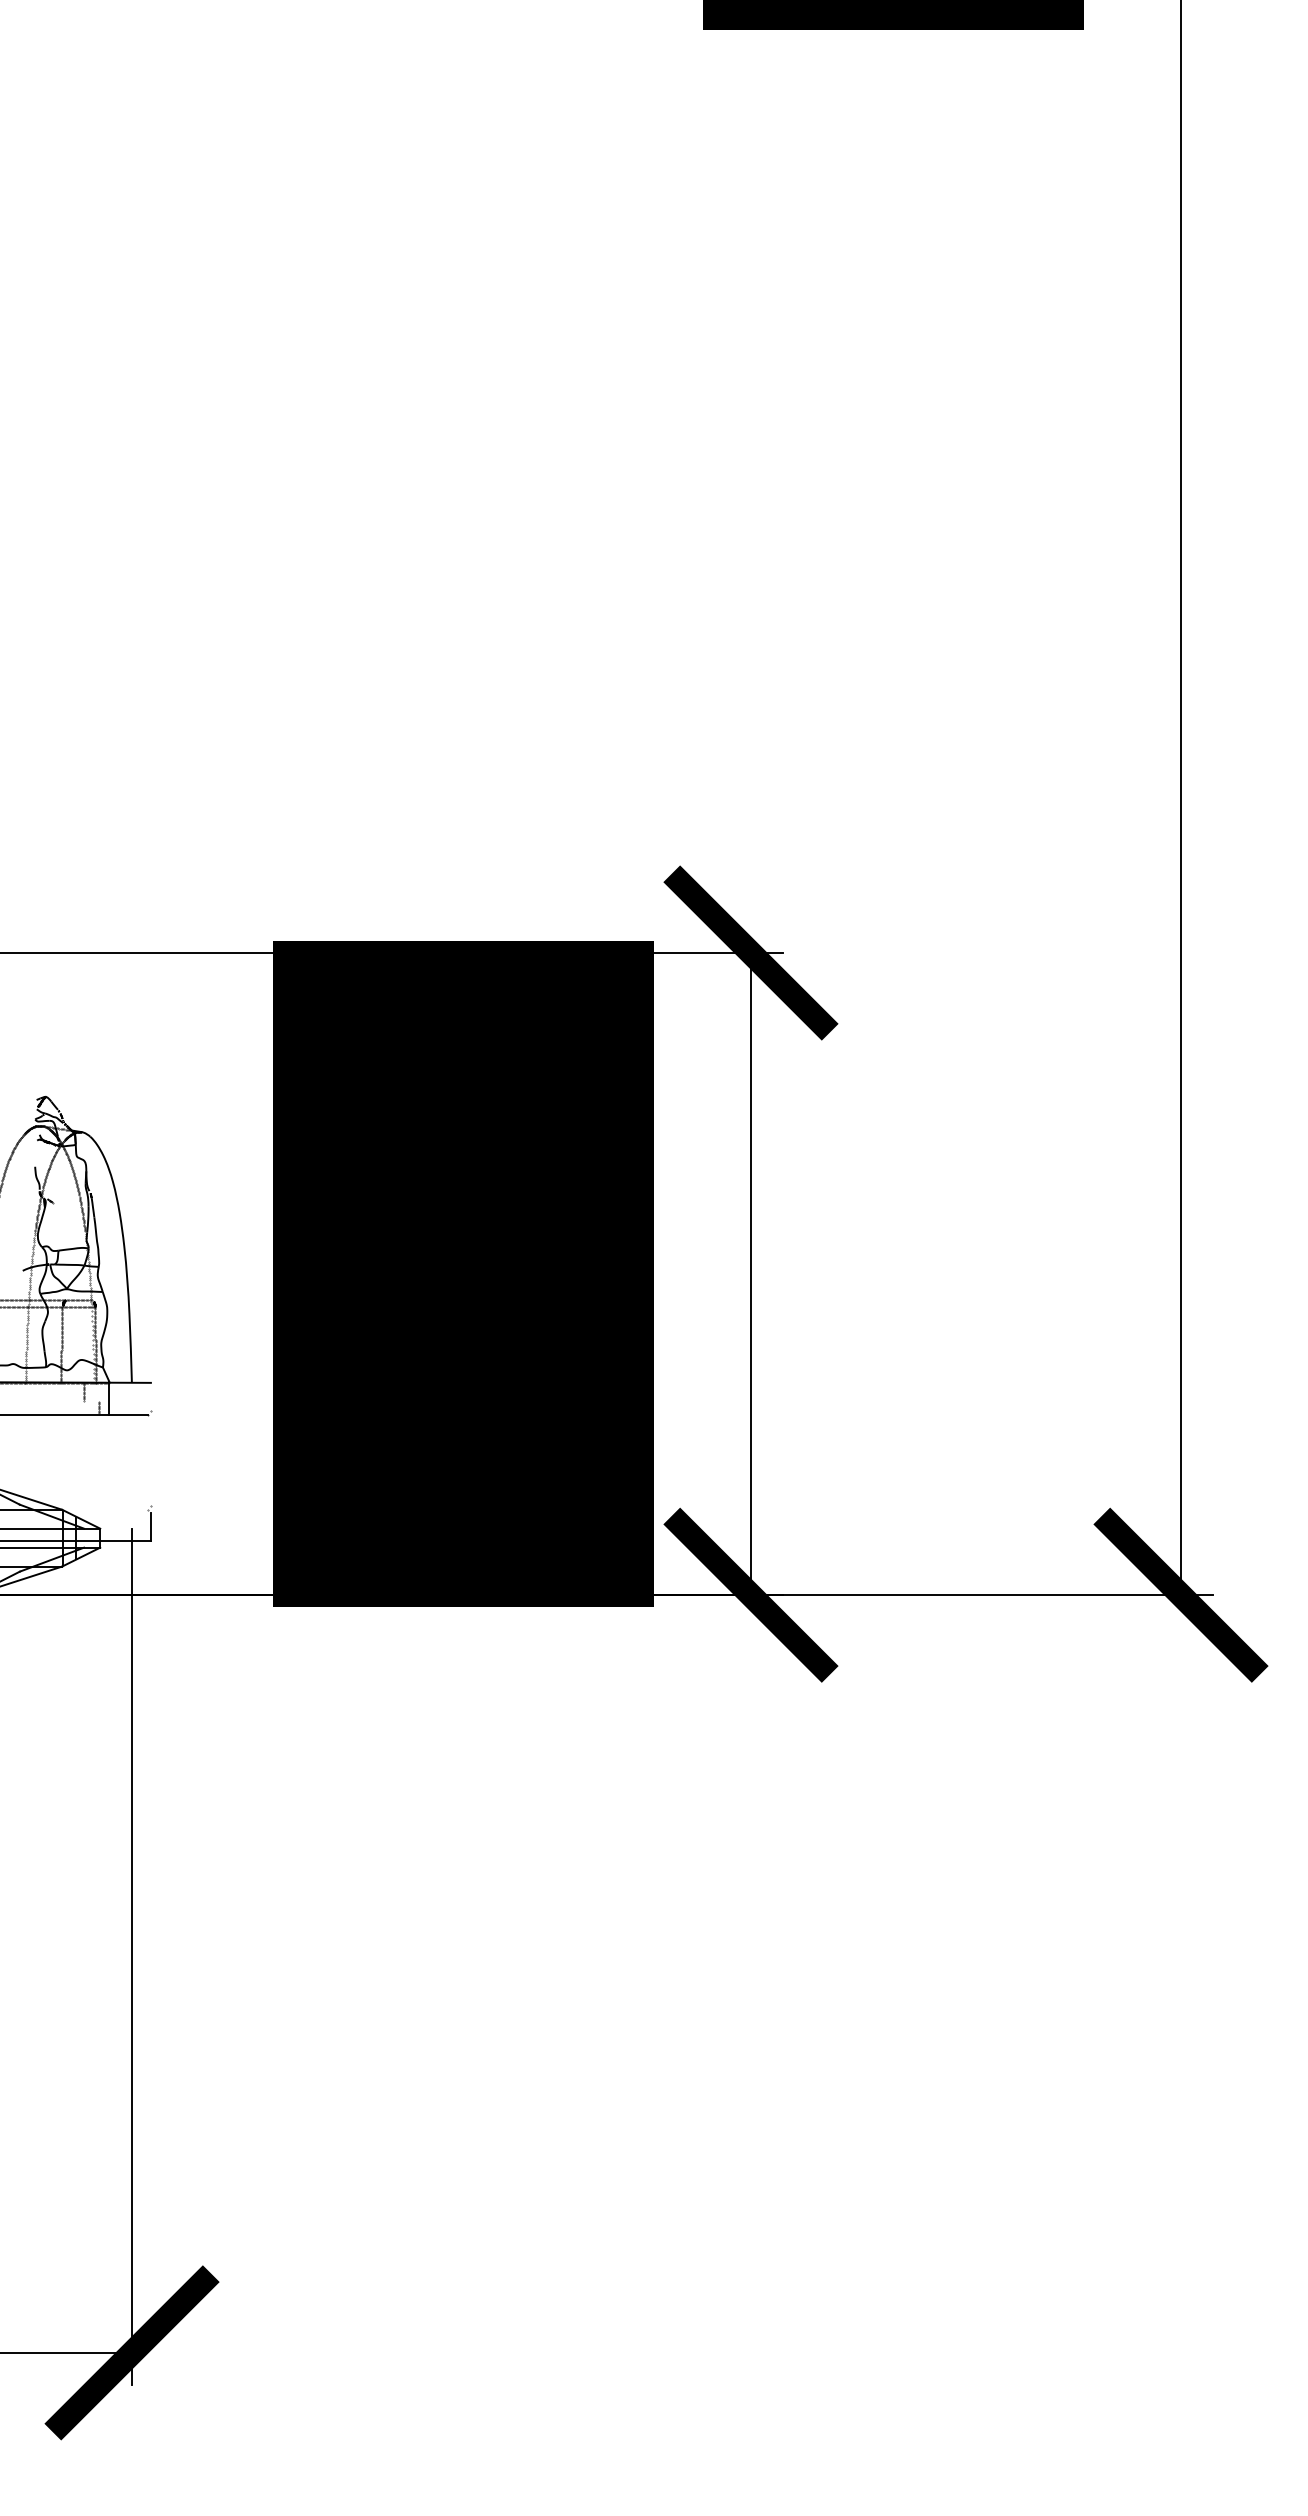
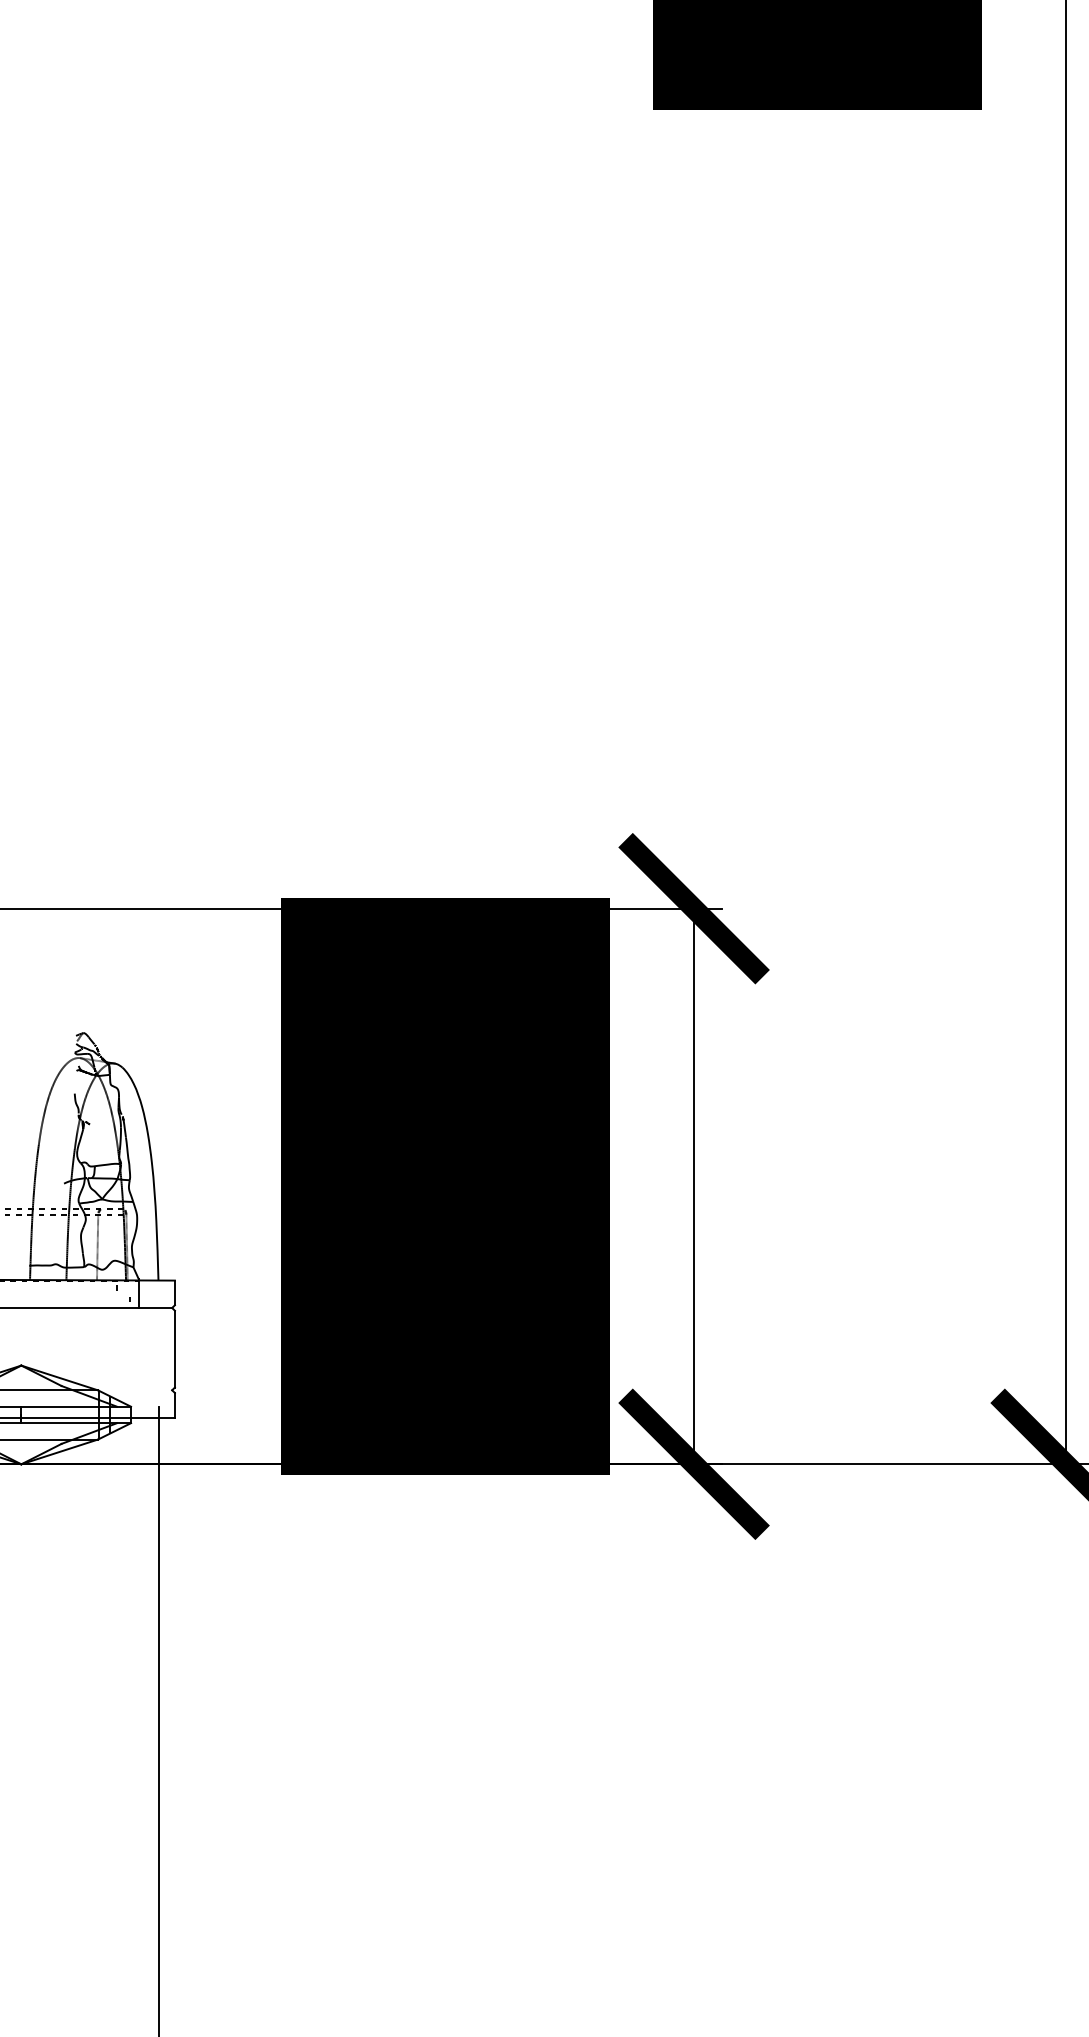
line: (150, 1396) -> (174, 1292), added
line: (150, 1461) -> (174, 1348), added

